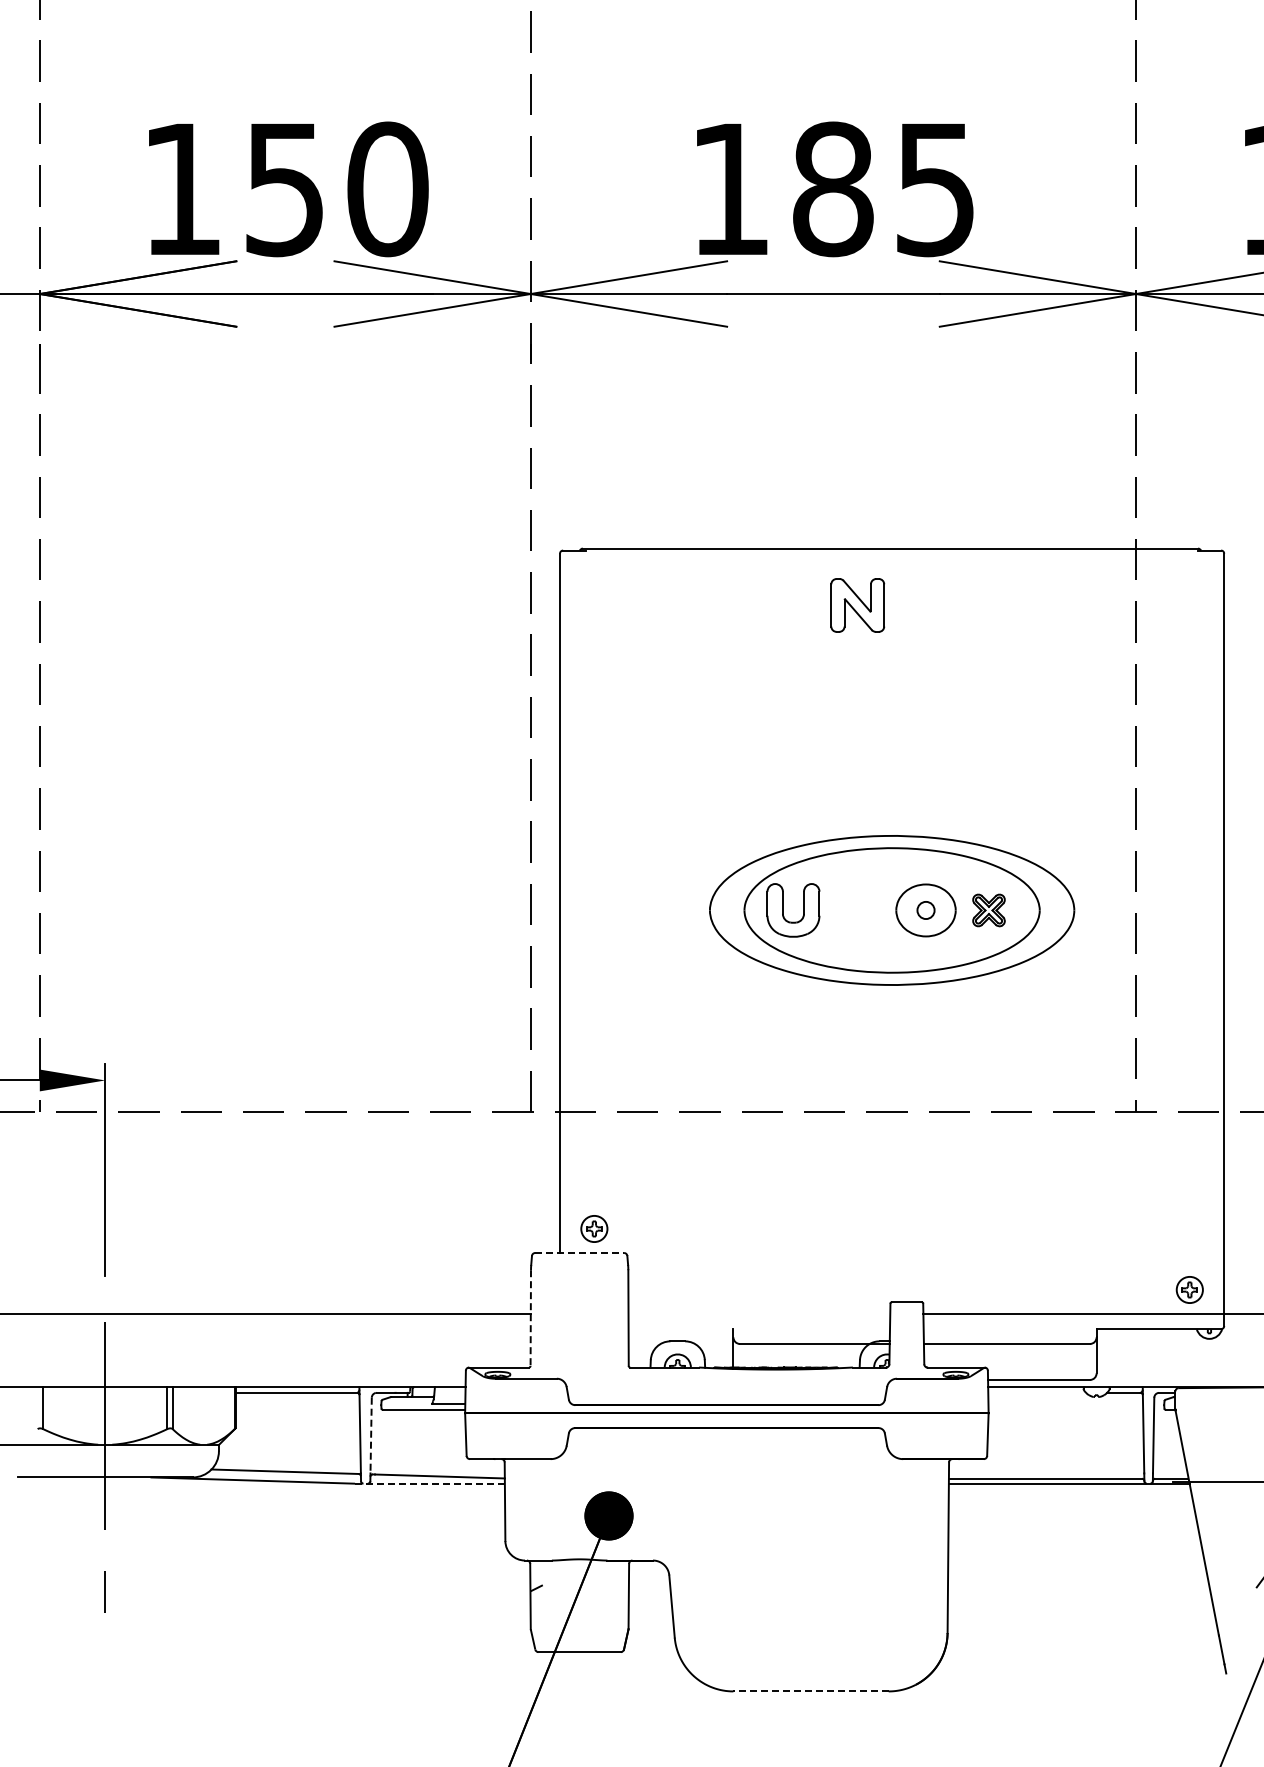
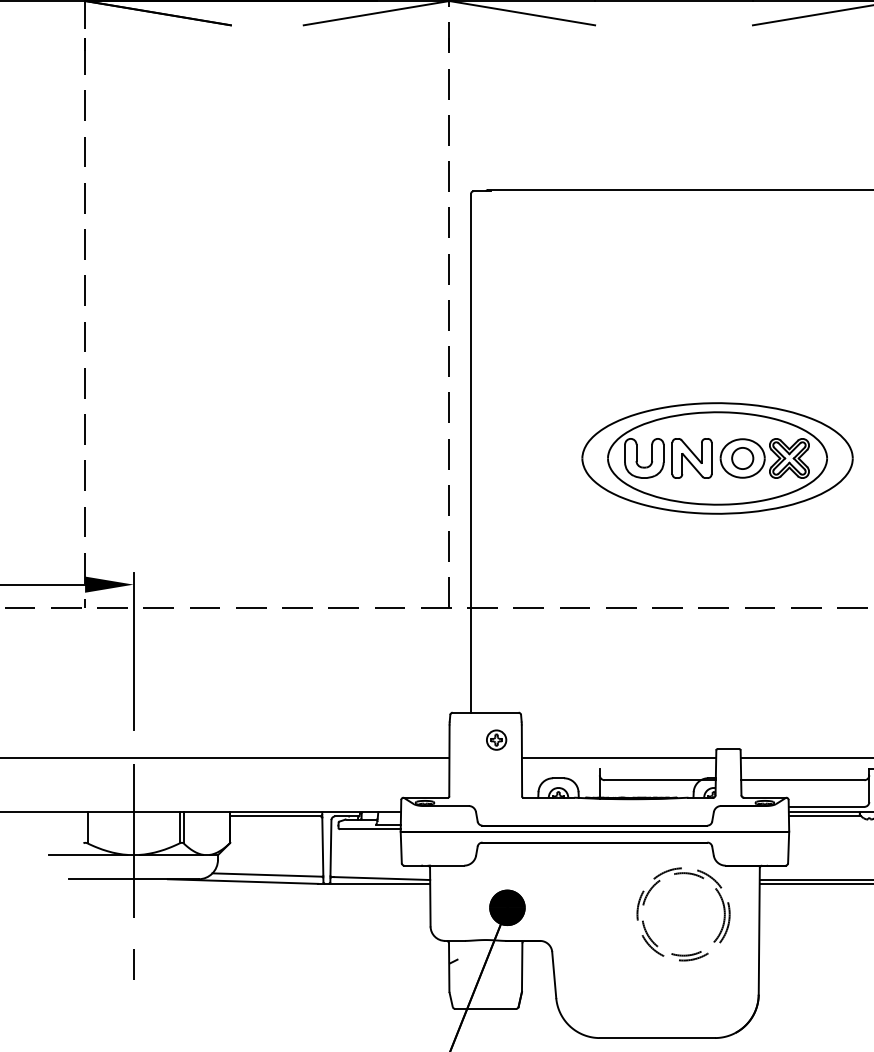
part: (857, 605) -> (691, 458), moved
circle: (925, 910) -> (742, 458), size x1.67
part: (988, 910) -> (789, 458), size x1.67
part: (594, 1228) -> (496, 739), moved
line: (580, 1253) -> (486, 713), dashed -> solid
line: (759, 1314) -> (619, 758), added
line: (530, 1318) -> (449, 761), dashed -> solid
line: (1036, 1392) -> (824, 816), added
line: (371, 1435) -> (331, 848), dashed -> solid
part: (856, 1471) -> (691, 874), added
line: (429, 1483) -> (374, 883), dashed -> solid
line: (811, 1691) -> (657, 1038), dashed -> solid

